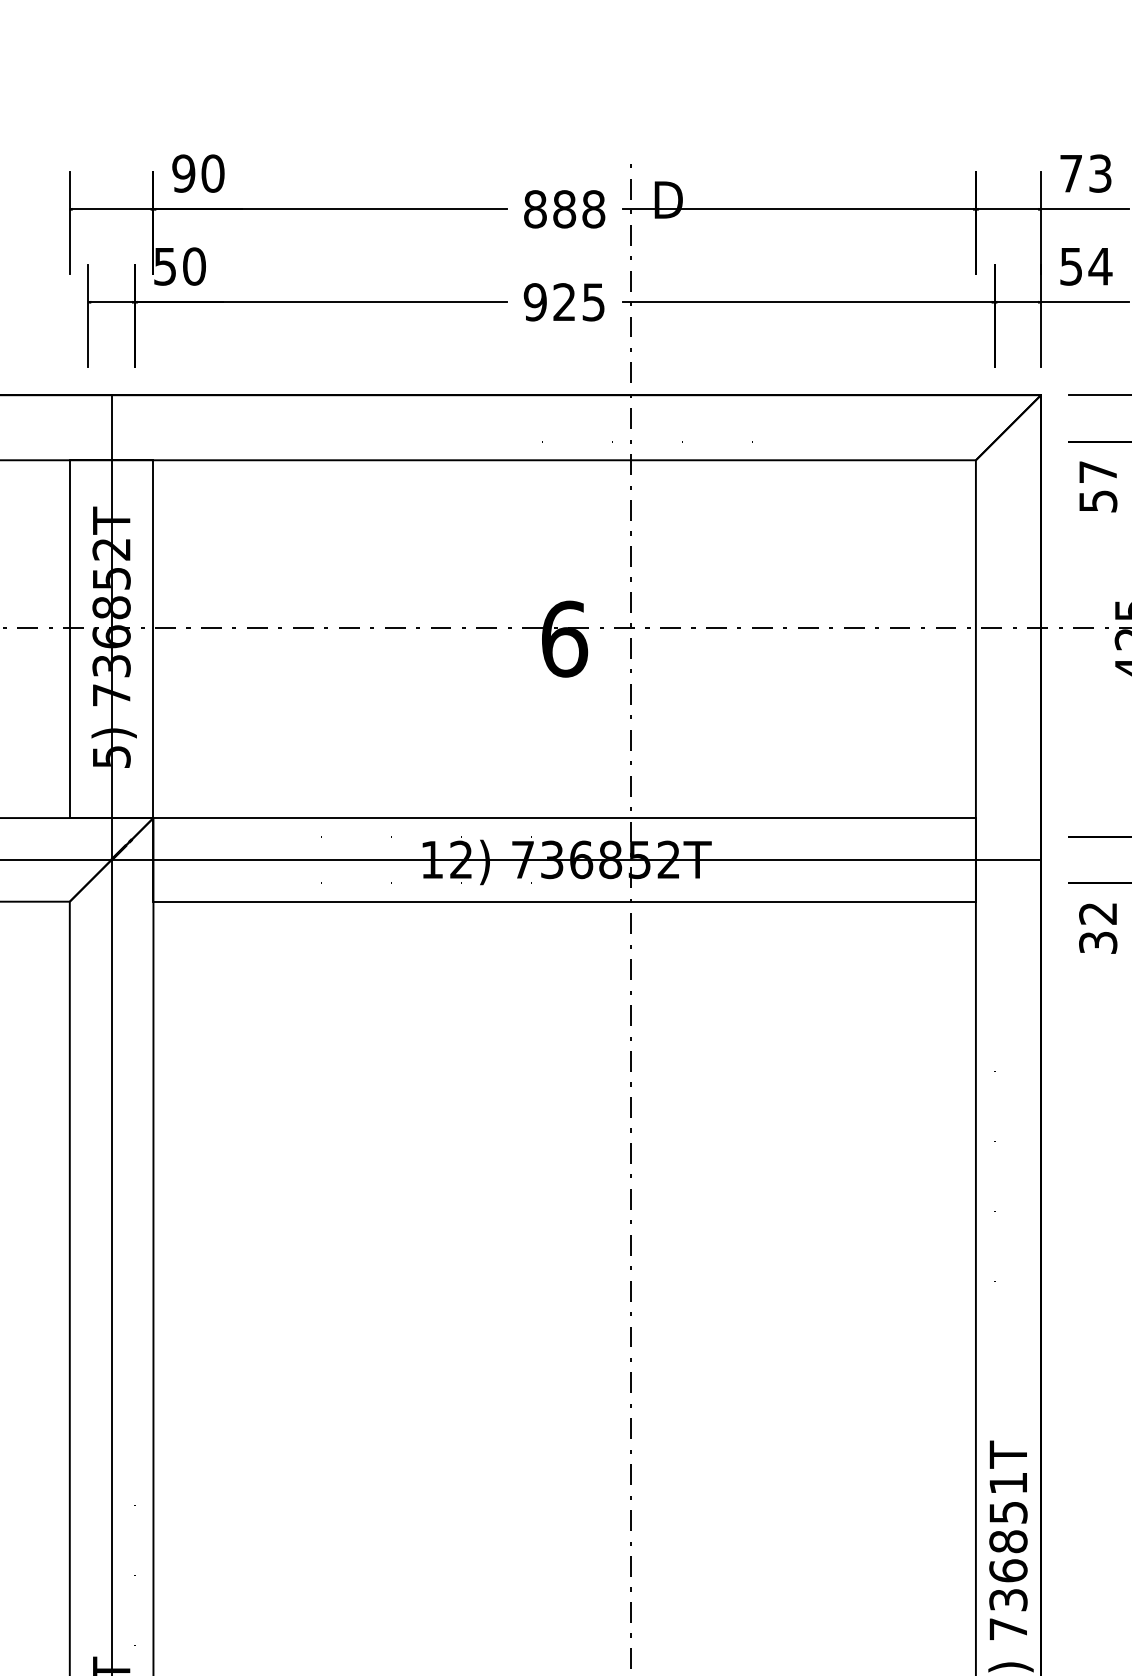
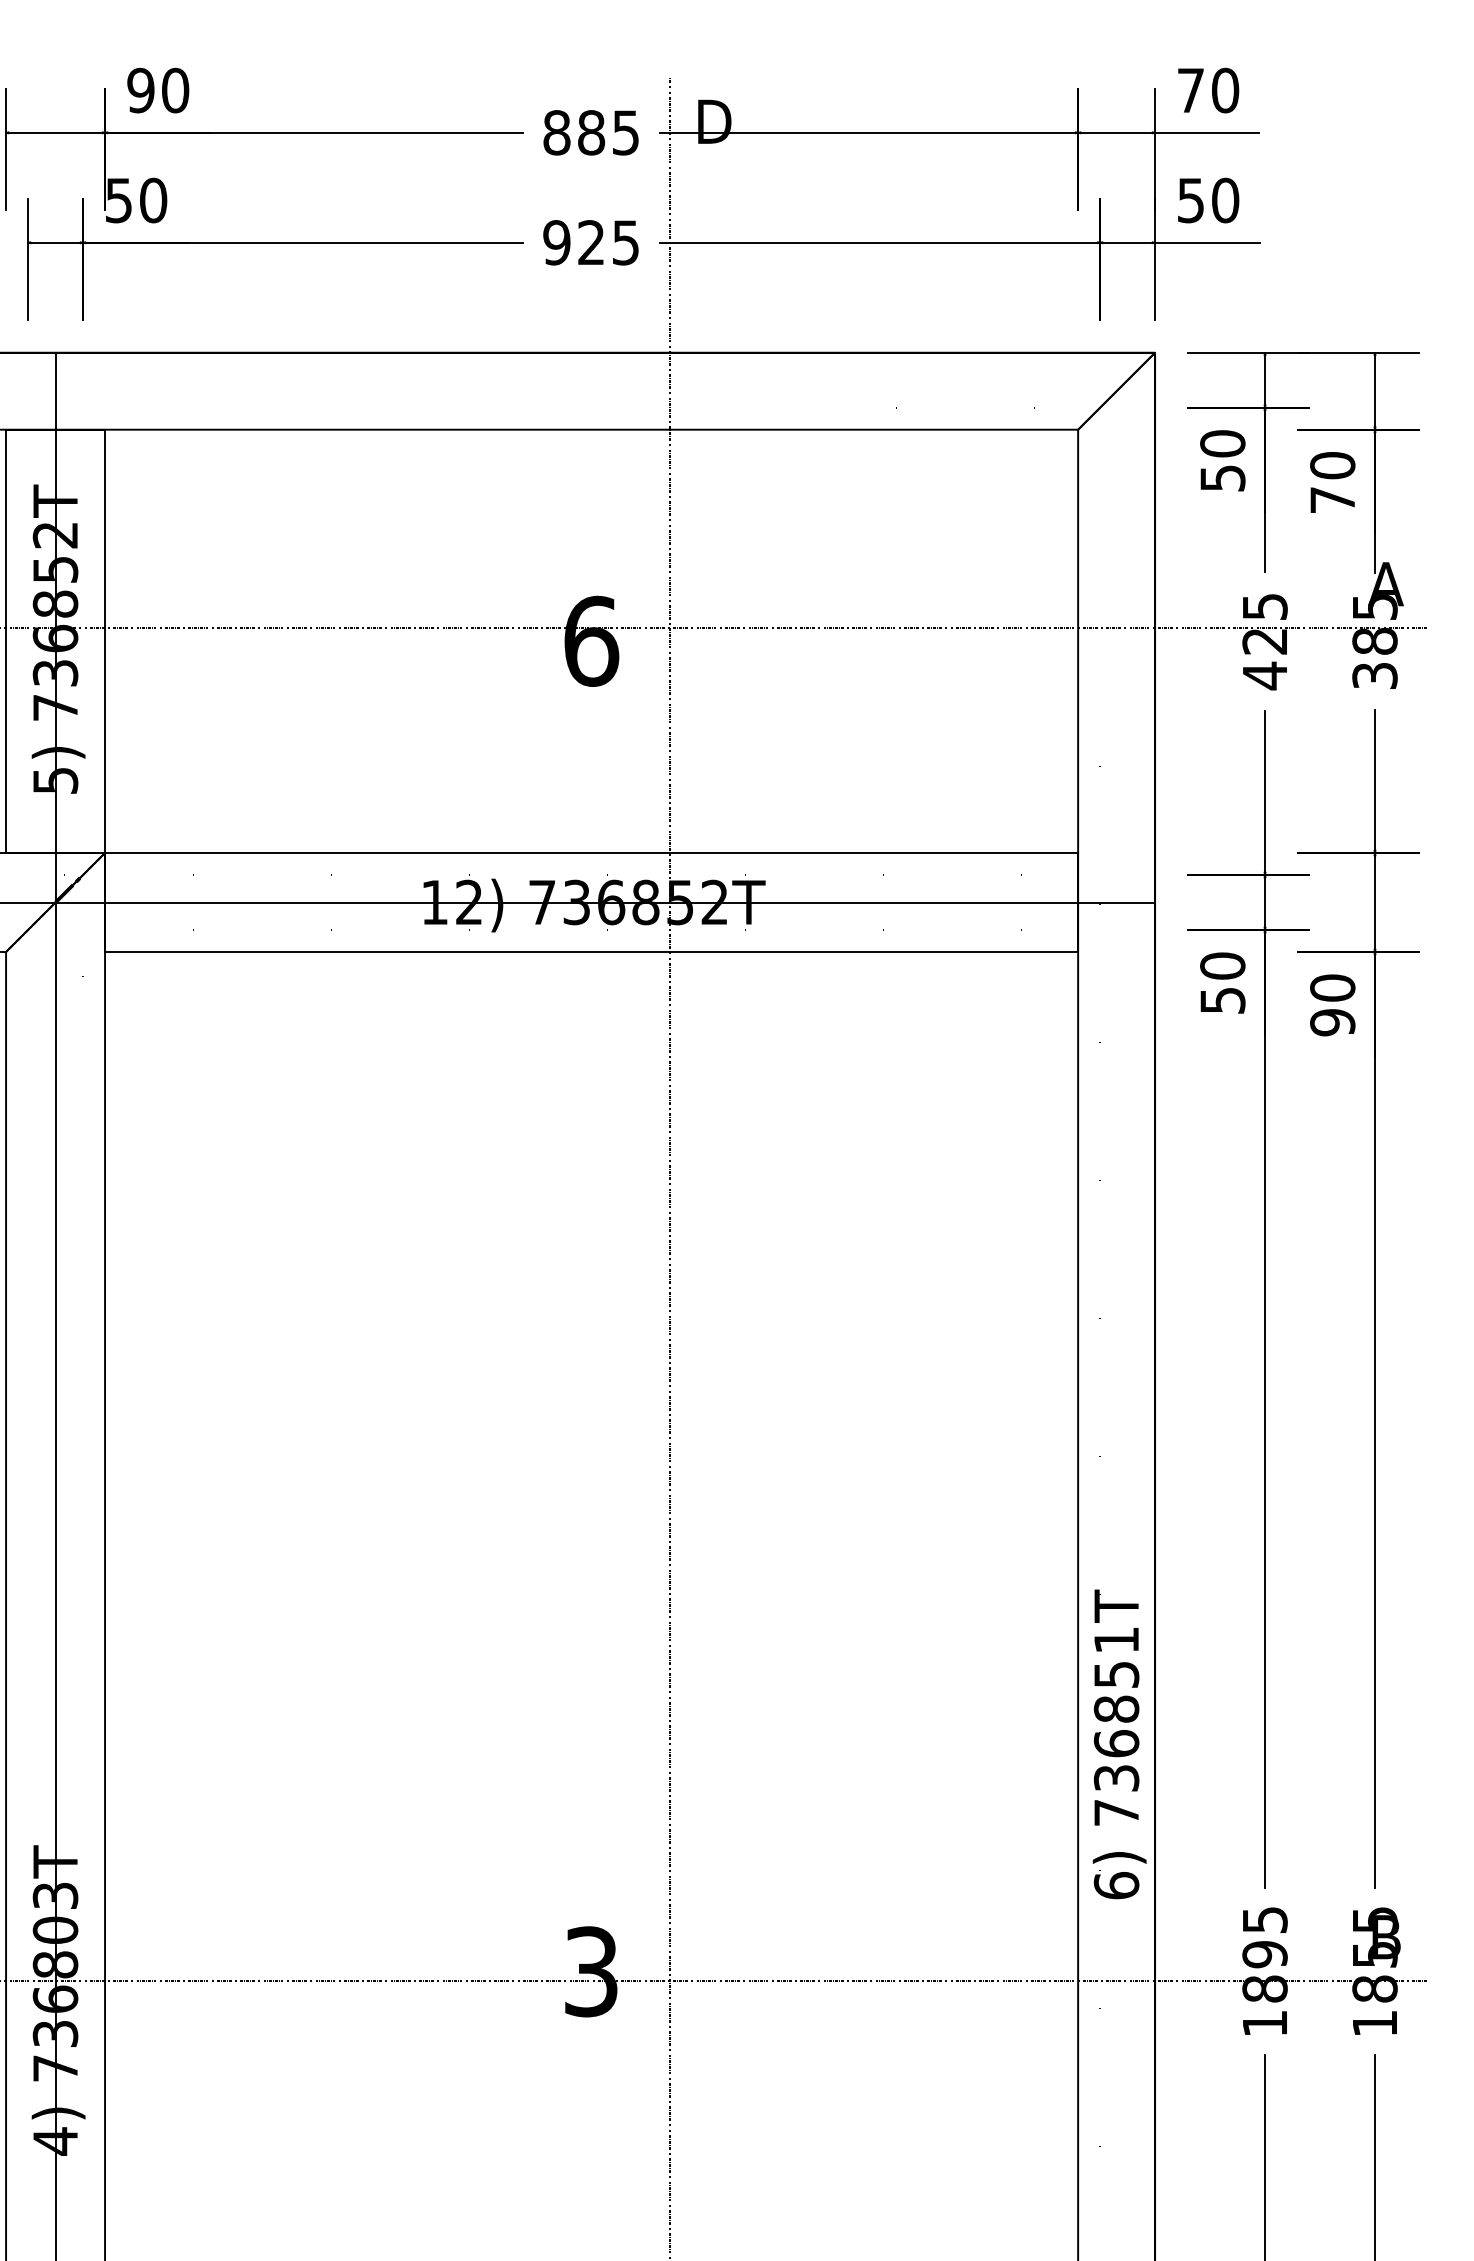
text: (1100, 173) -> (1225, 90), 73 -> 70
text: (593, 209) -> (625, 132), 888 -> 885
text: (1100, 266) -> (1225, 200), 54 -> 50
text: (1097, 471) -> (1222, 443), 57 -> 50
text: (1097, 927) -> (1222, 982), 32 -> 50

